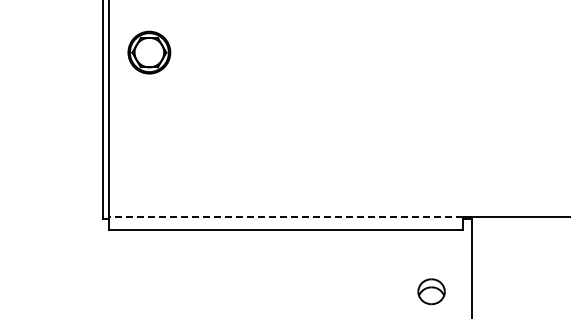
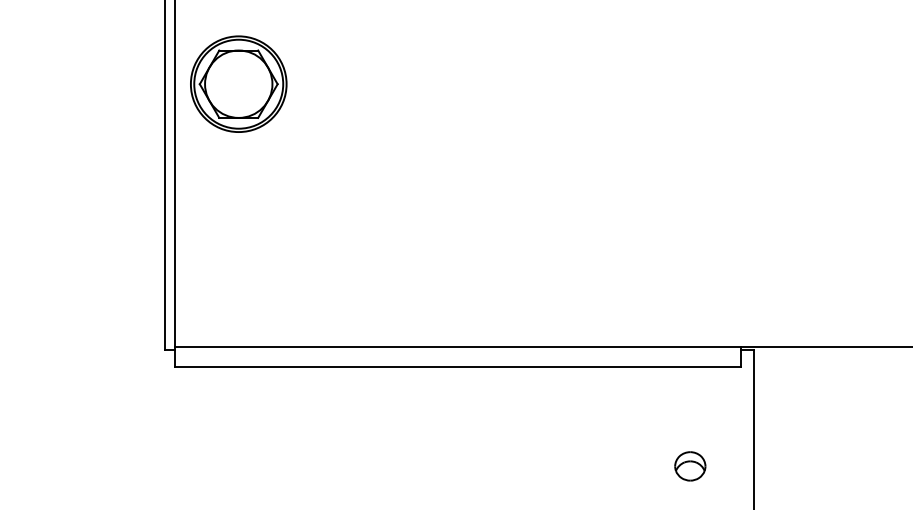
part: (149, 52) -> (238, 83), size x1.43
line: (286, 217) -> (458, 347), dashed -> solid
part: (431, 291) -> (689, 466), size x0.71

